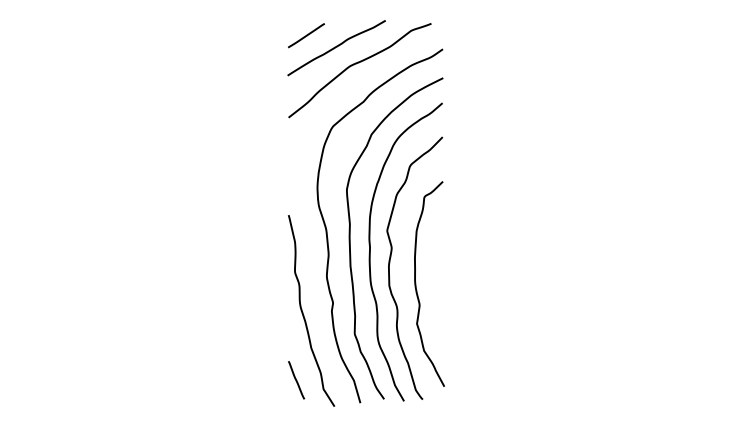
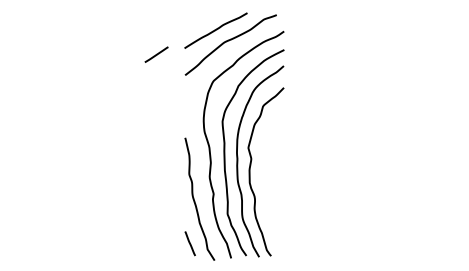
line: (306, 35) -> (156, 54), moved
curve: (416, 283) -> (267, 181), removed

